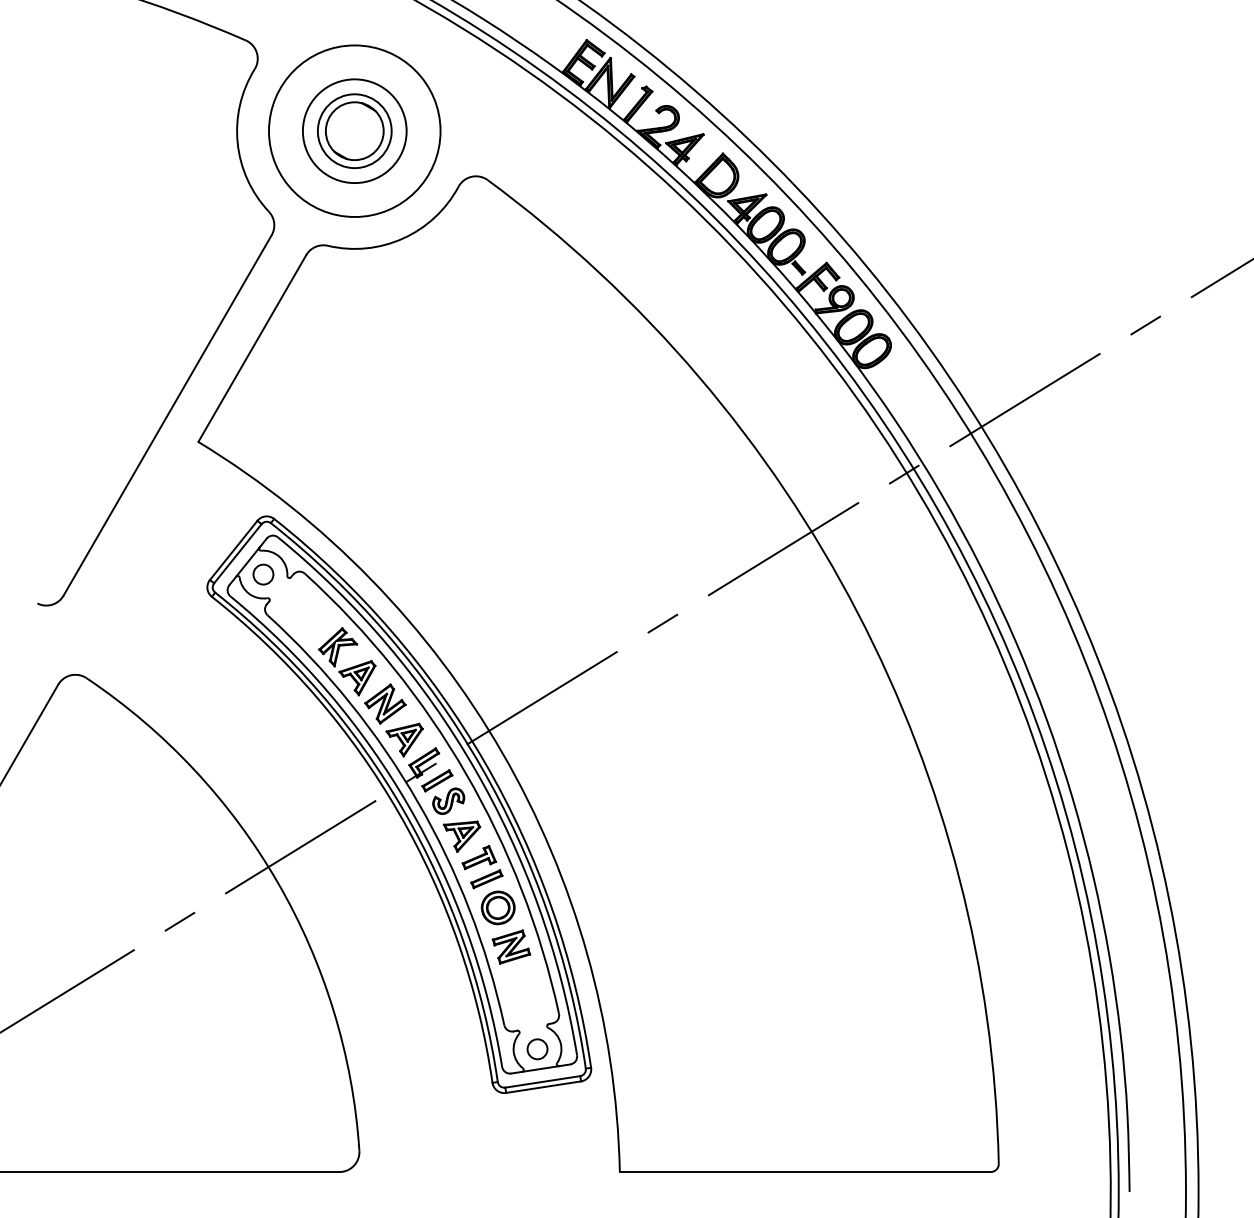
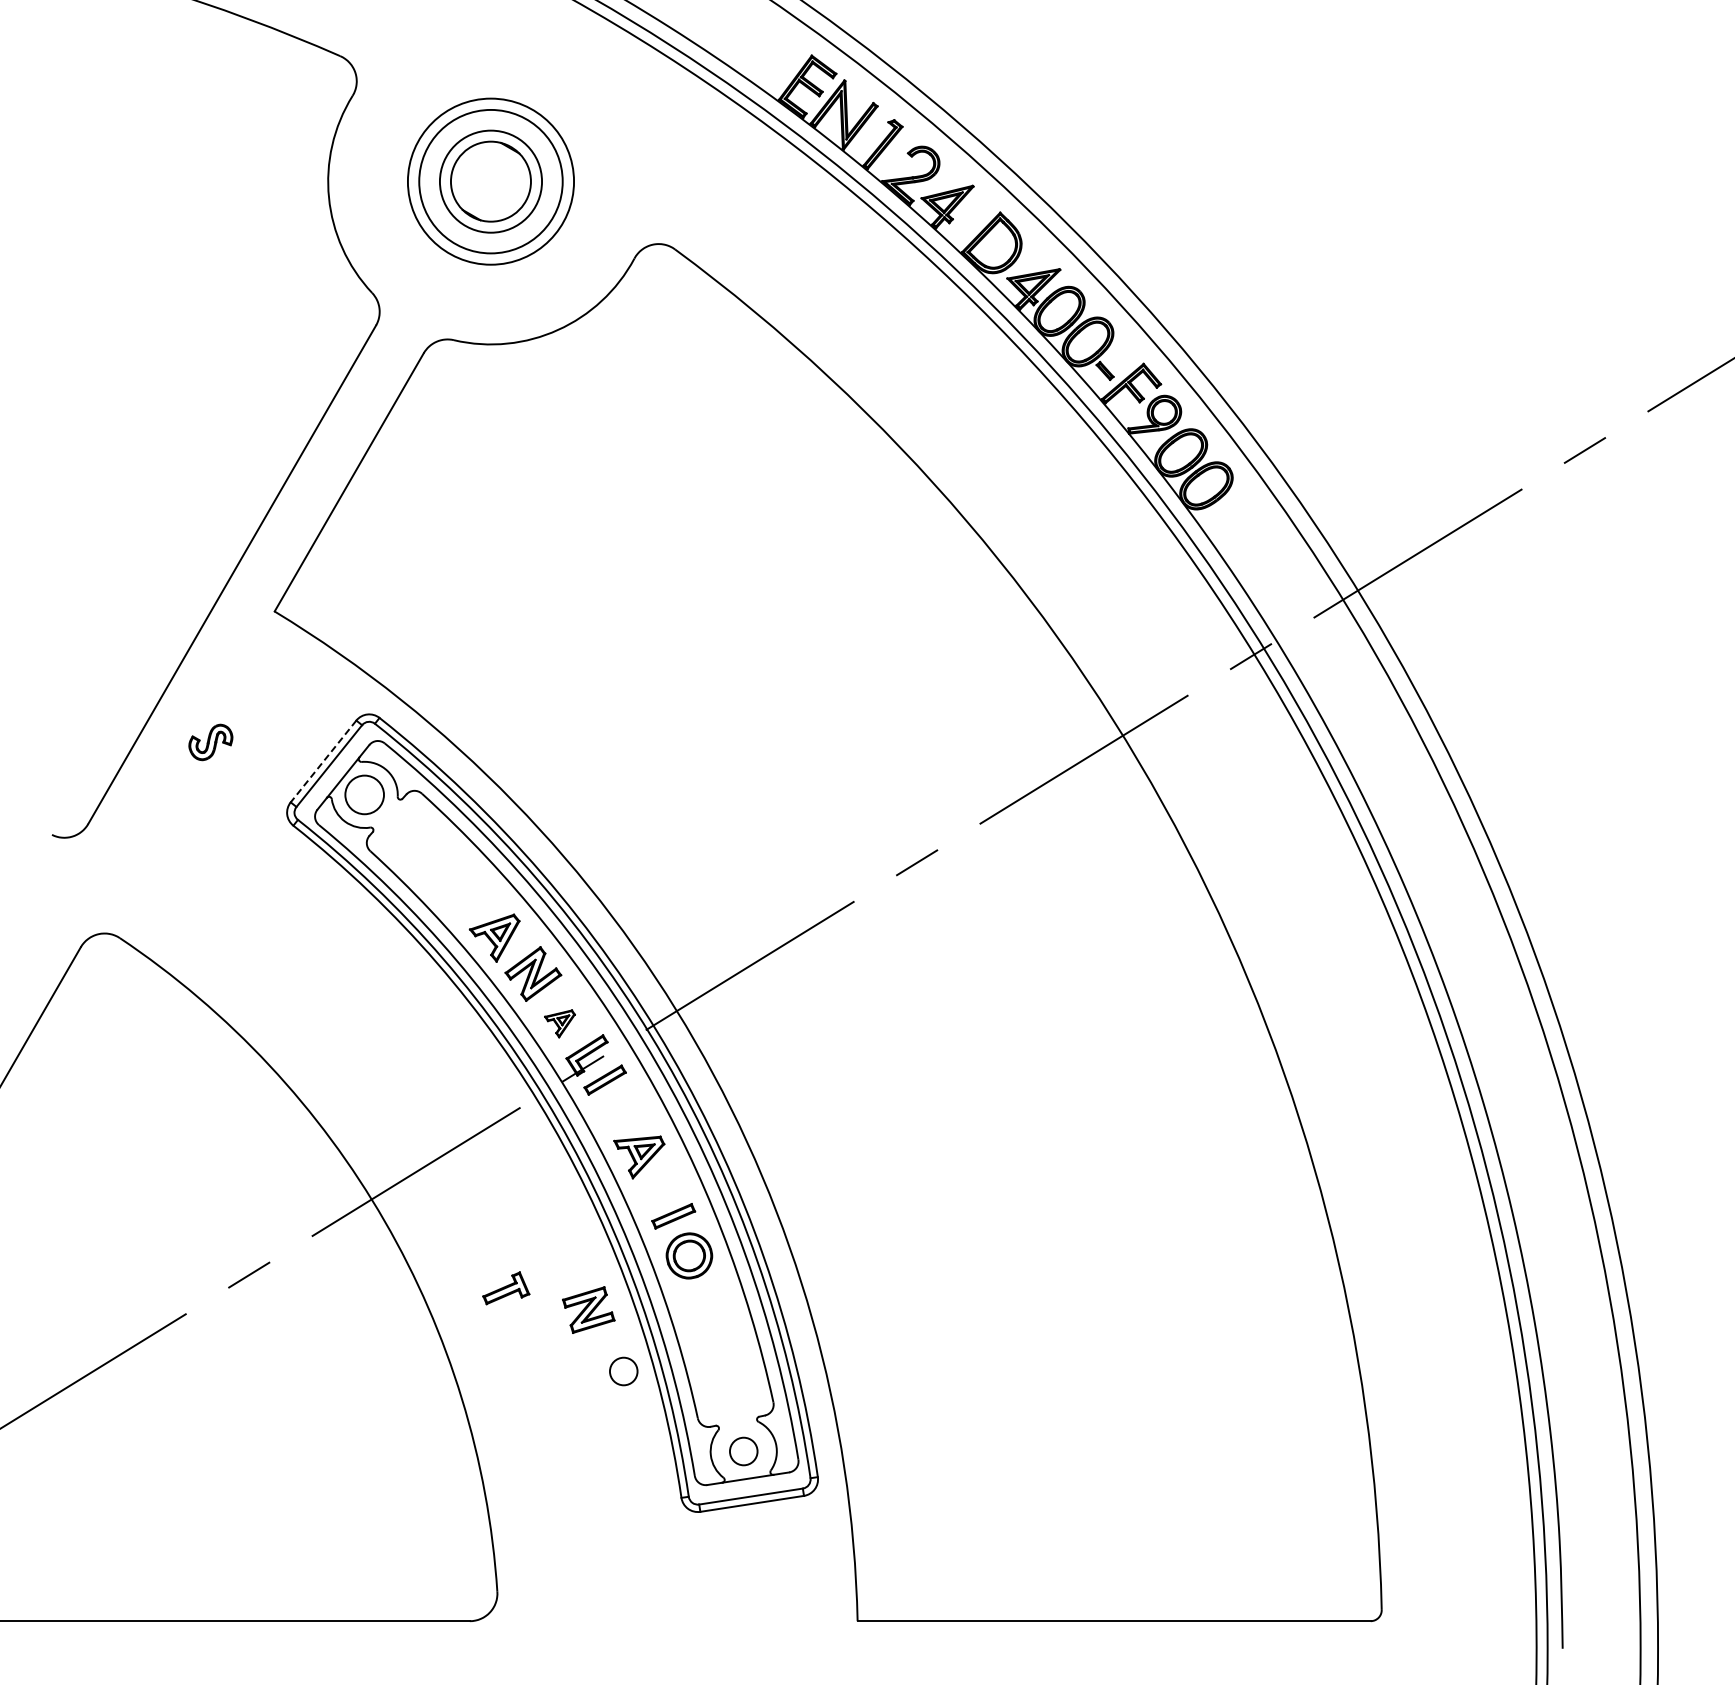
circle: (354, 131) -> (490, 181), size x0.7
line: (233, 550) -> (323, 761), solid -> dashed
circle: (263, 574) -> (364, 794), size x1.4
part: (337, 647) -> (467, 895), removed
part: (404, 739) -> (559, 1023), size x0.6
part: (448, 801) -> (210, 742), moved
part: (479, 857) -> (506, 1288), moved
part: (511, 946) -> (588, 1309), moved
circle: (450, 991) -> (623, 1371), added

